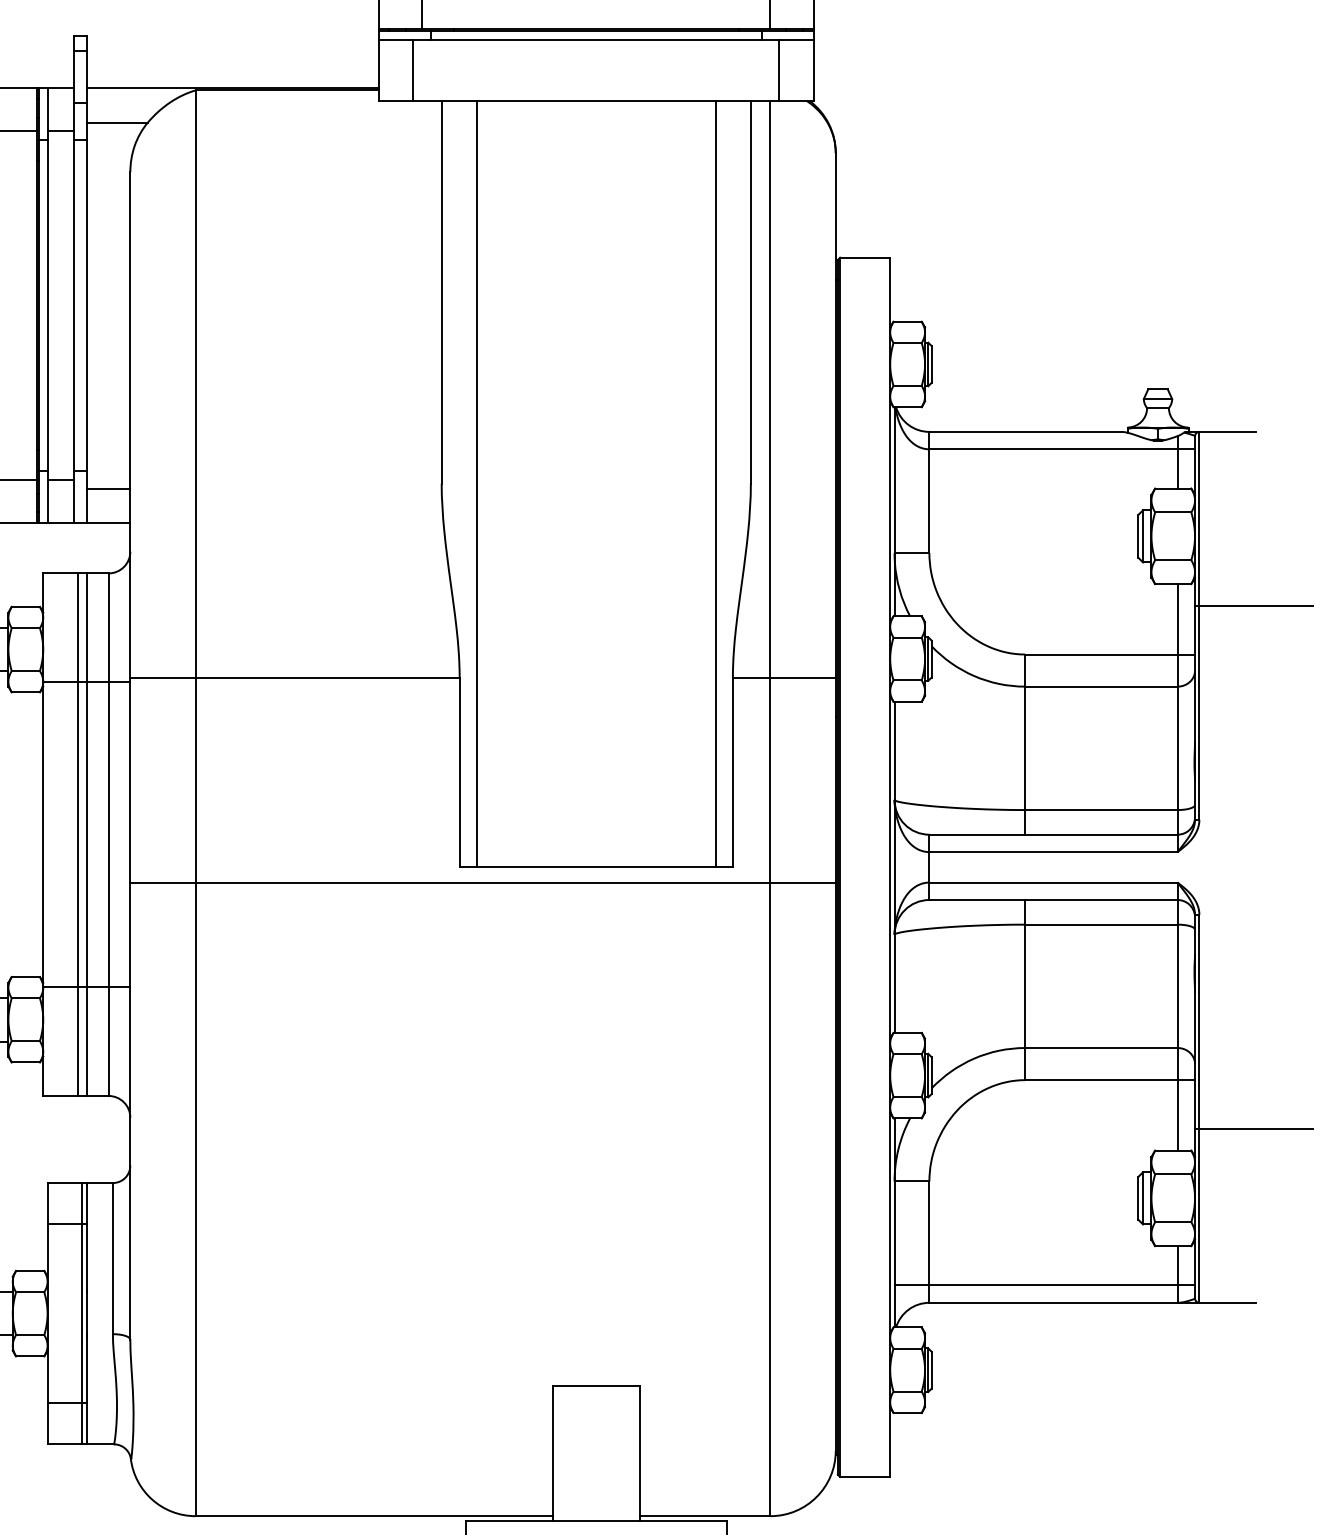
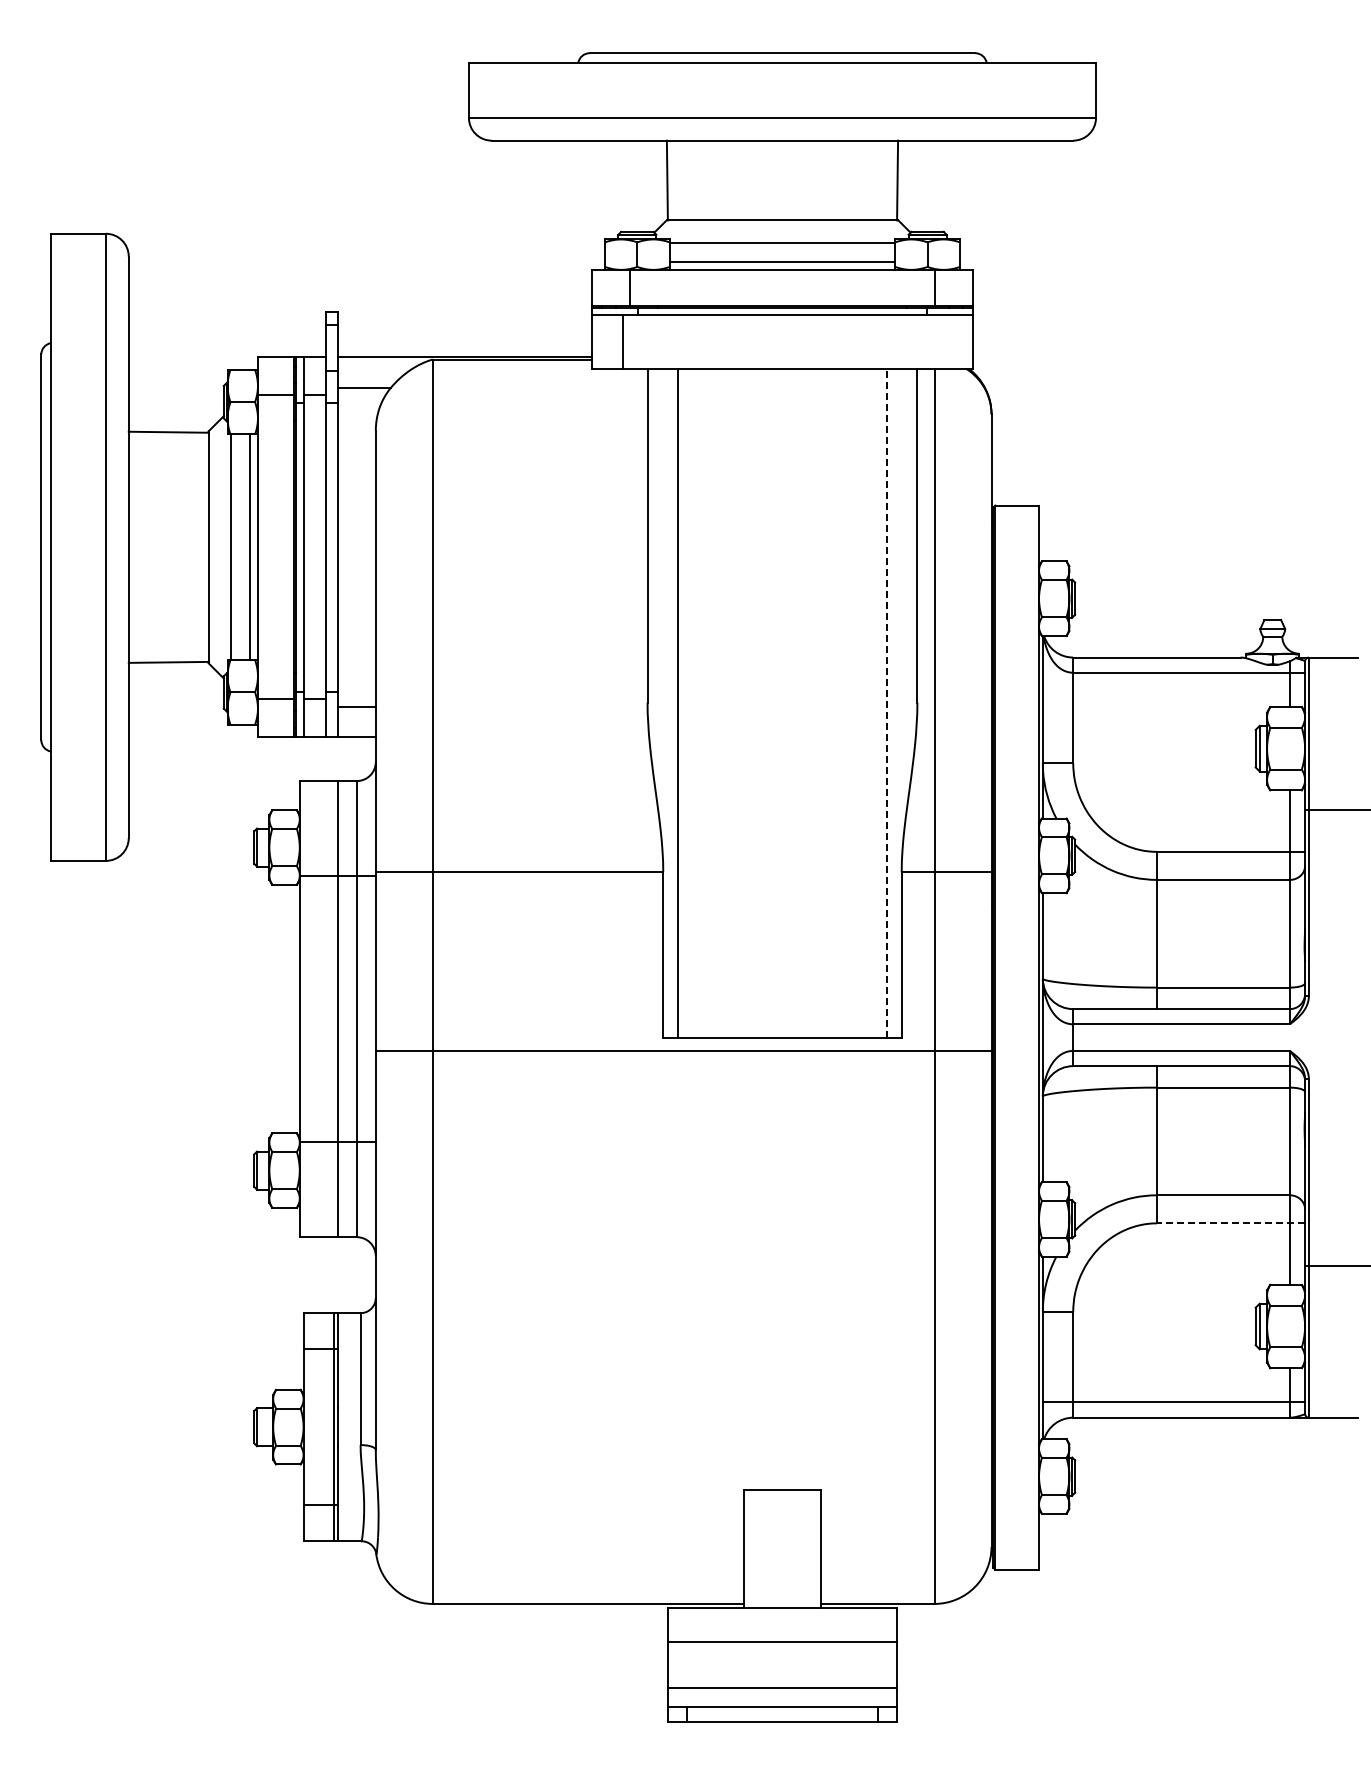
line: (779, 69) -> (942, 341), removed
line: (716, 483) -> (887, 702), solid -> dashed
line: (78, 835) -> (330, 1009), removed
line: (1109, 1080) -> (1230, 1223), solid -> dashed

